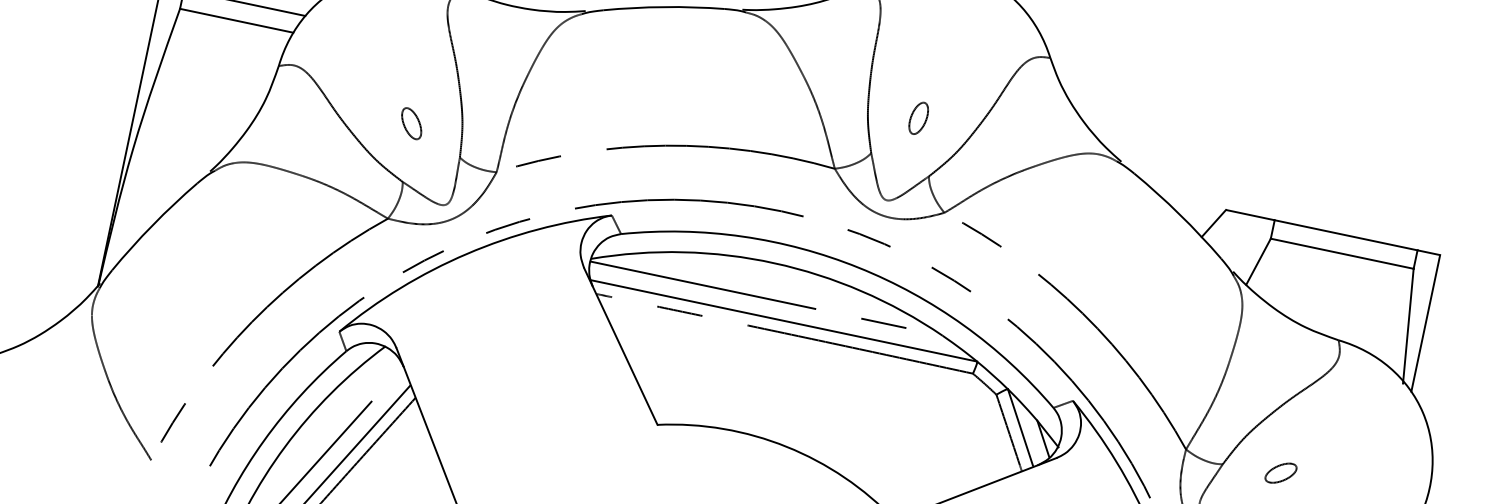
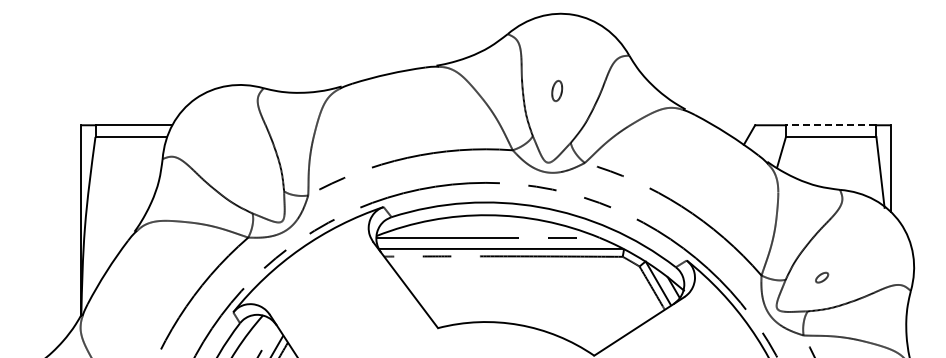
part: (919, 117) -> (557, 90), moved
part: (411, 122) -> (250, 176), removed
line: (1344, 235) -> (830, 125), solid -> dashed
part: (1280, 472) -> (821, 277), size x0.7

